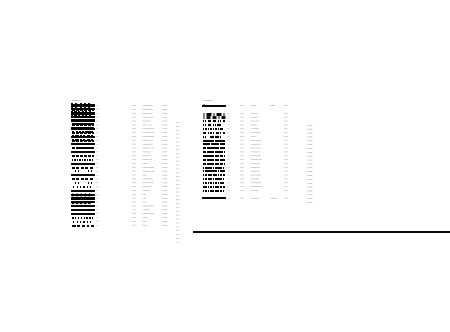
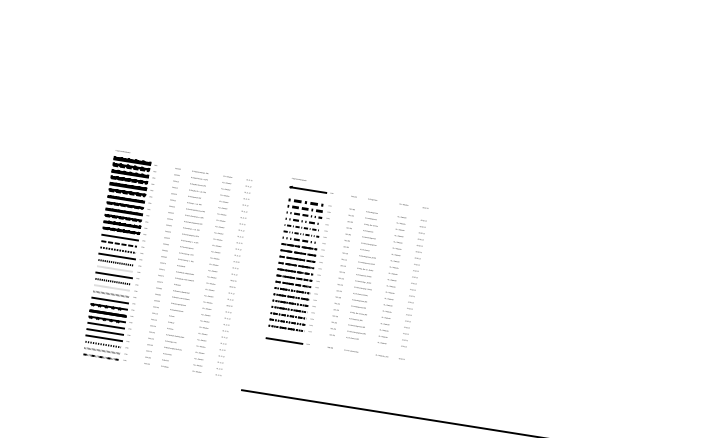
part: (84, 163) -> (119, 256), moved
text: (309, 163) -> (391, 279), moved
text: (177, 182) -> (233, 277), moved

